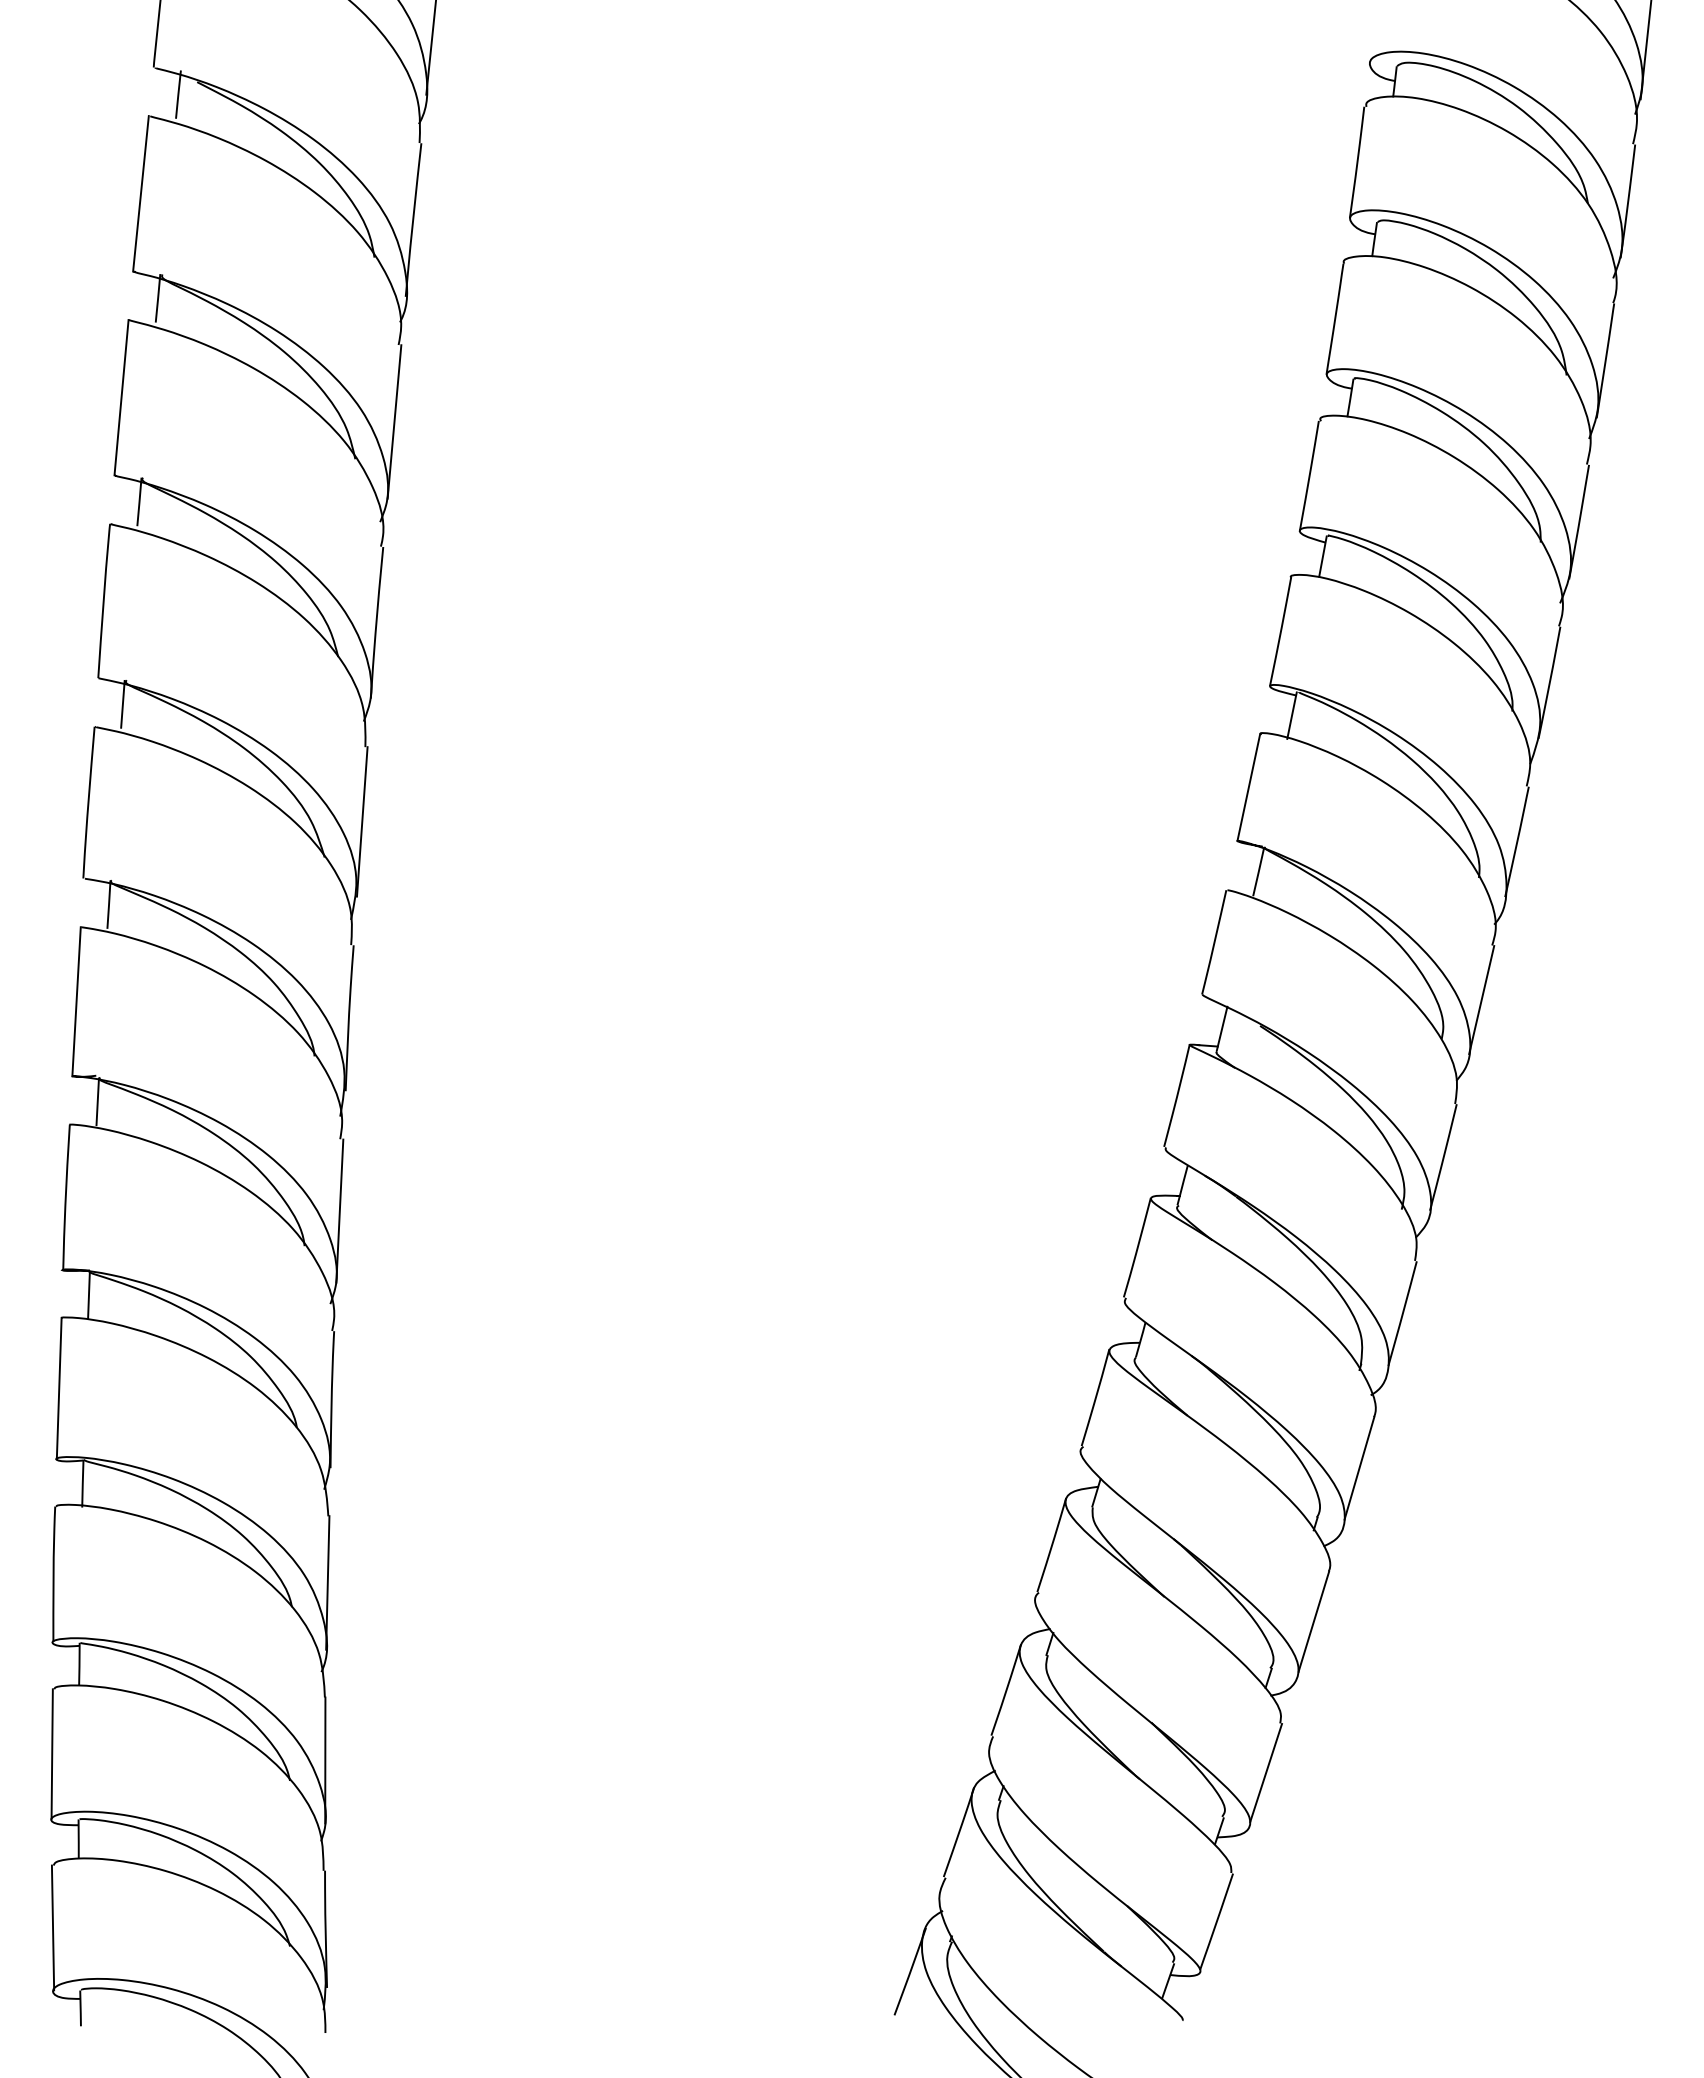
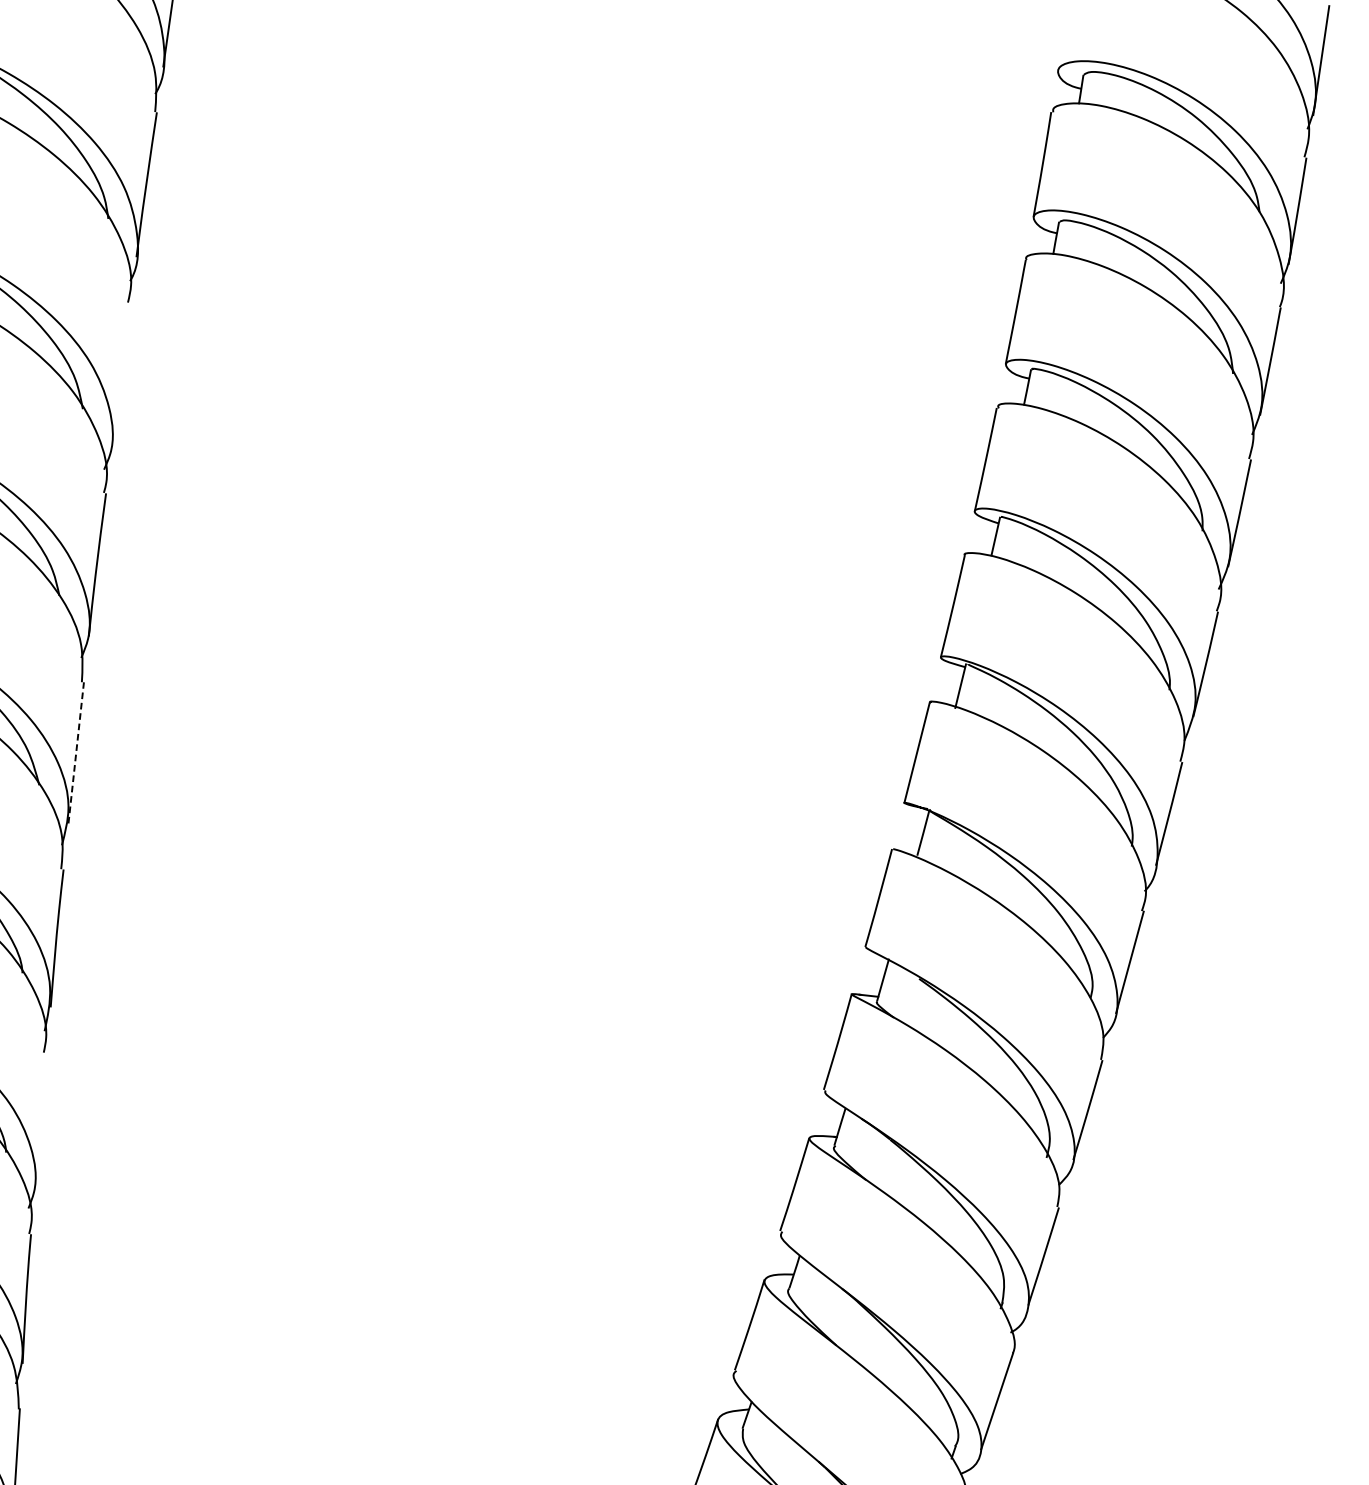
line: (394, 421) -> (121, 374), removed
line: (362, 821) -> (76, 752), solid -> dashed
line: (339, 1210) -> (40, 1120), removed

